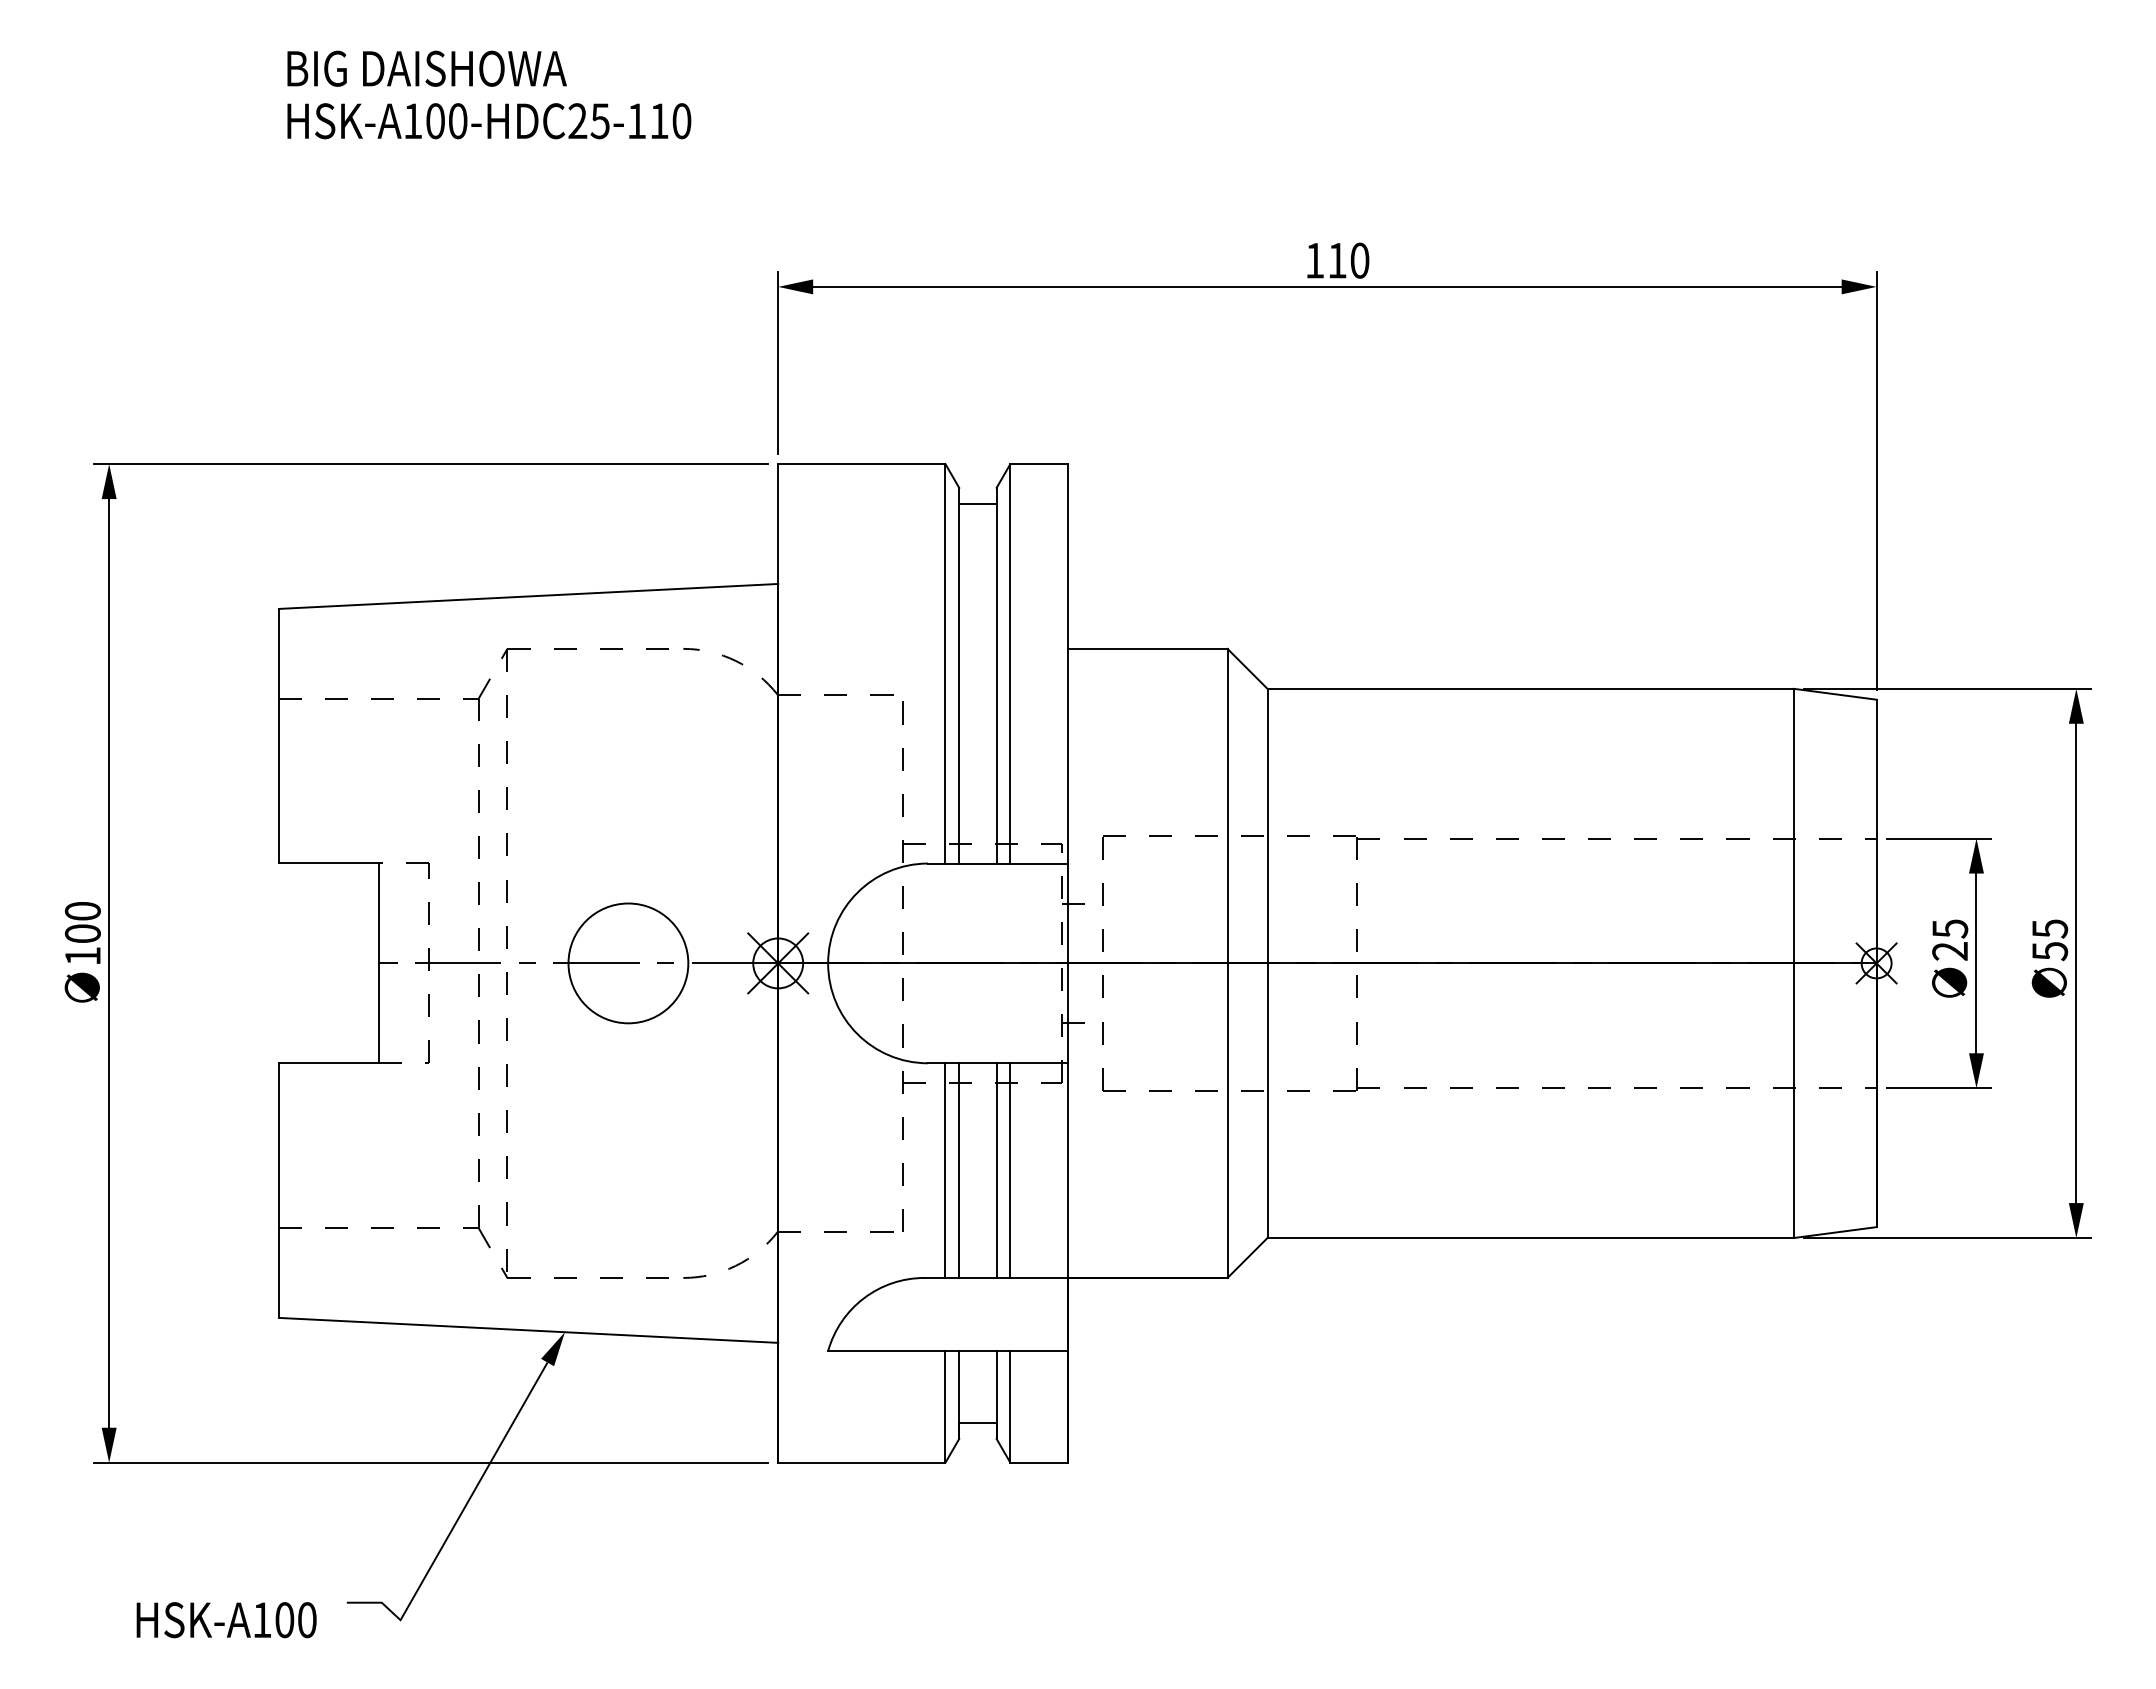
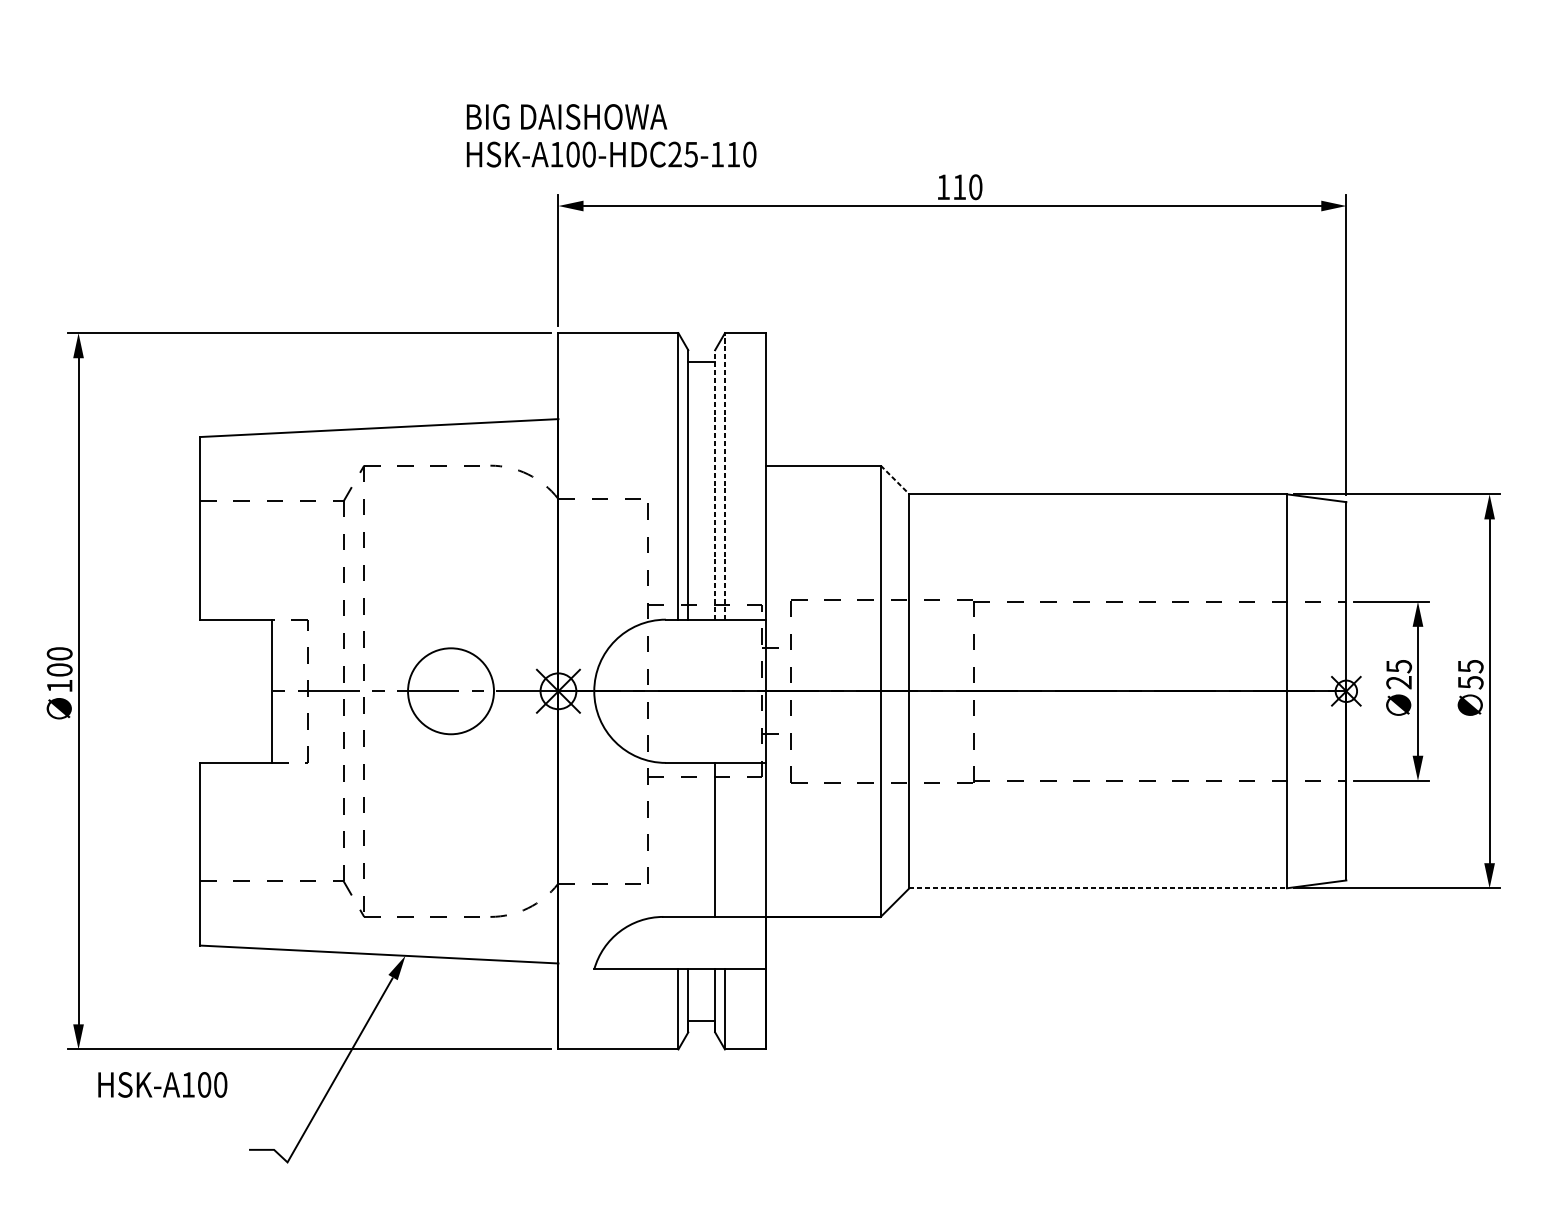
text: (489, 94) -> (611, 135), moved
line: (1010, 663) -> (725, 476), solid -> dashed
line: (1247, 669) -> (895, 480), solid -> dashed
line: (996, 675) -> (715, 484), solid -> dashed
line: (945, 1170) -> (678, 839), removed
line: (959, 1170) -> (688, 839), removed
line: (1010, 1170) -> (725, 839), removed
line: (1531, 1238) -> (1098, 888), solid -> dashed
text: (226, 1620) -> (162, 1085), moved

